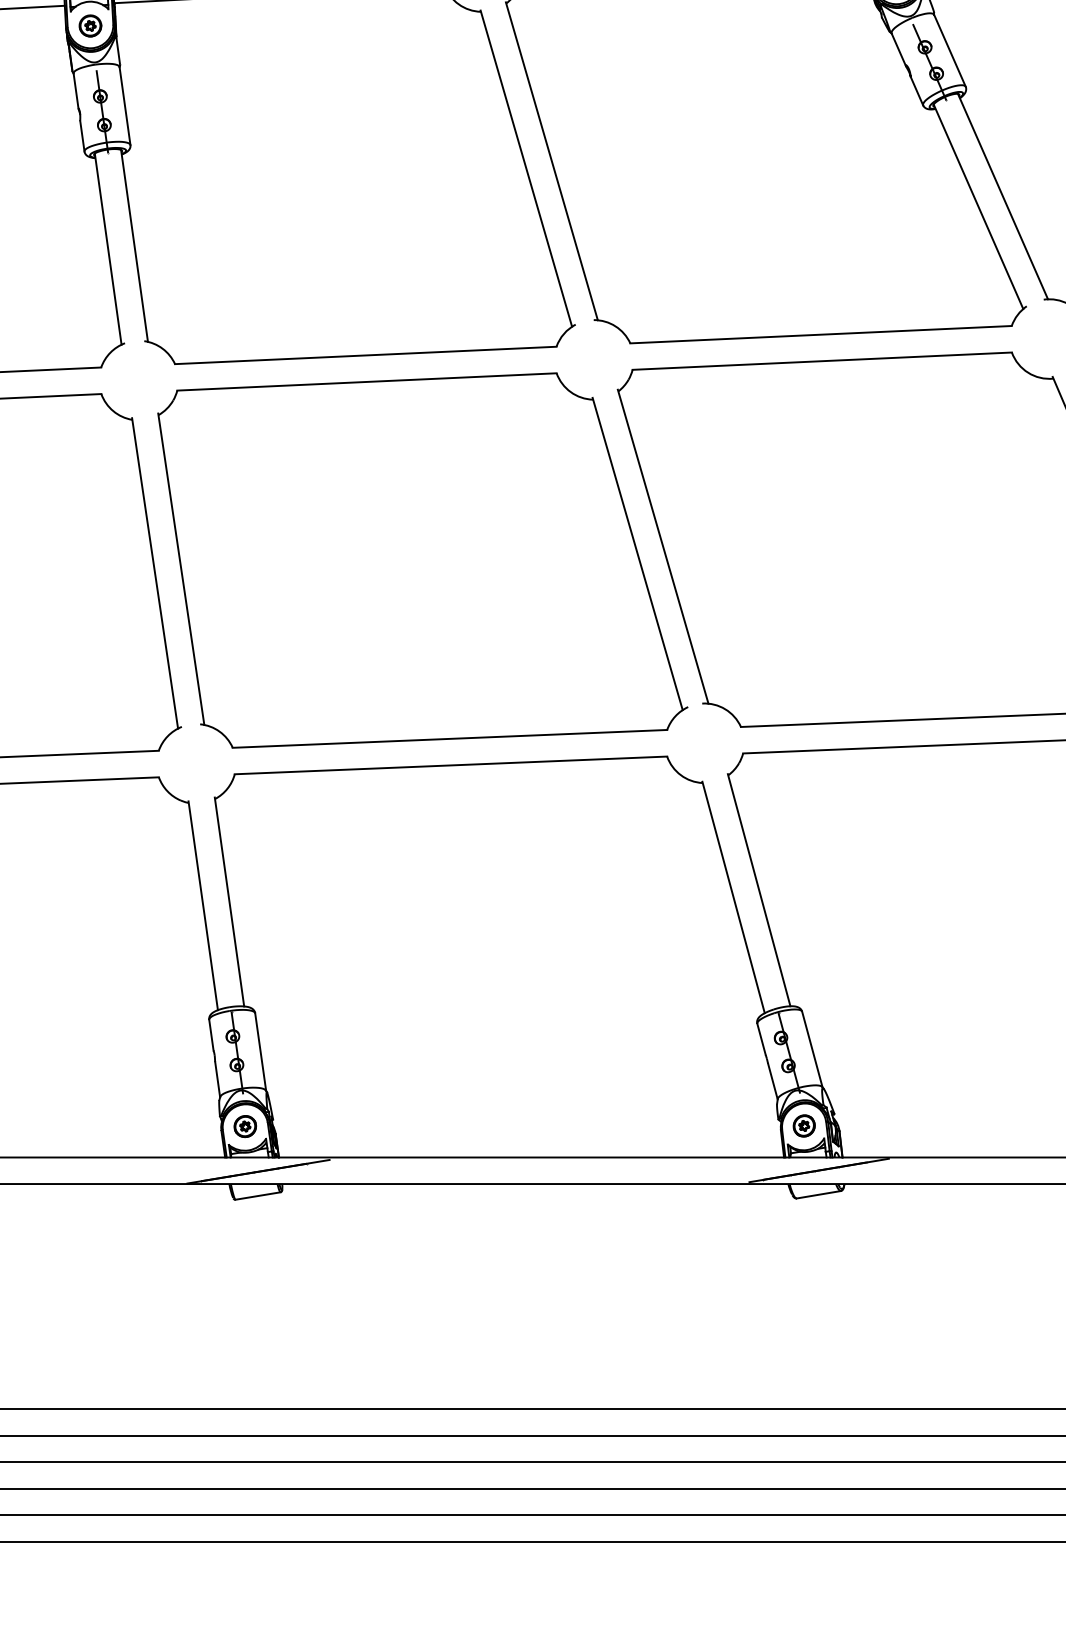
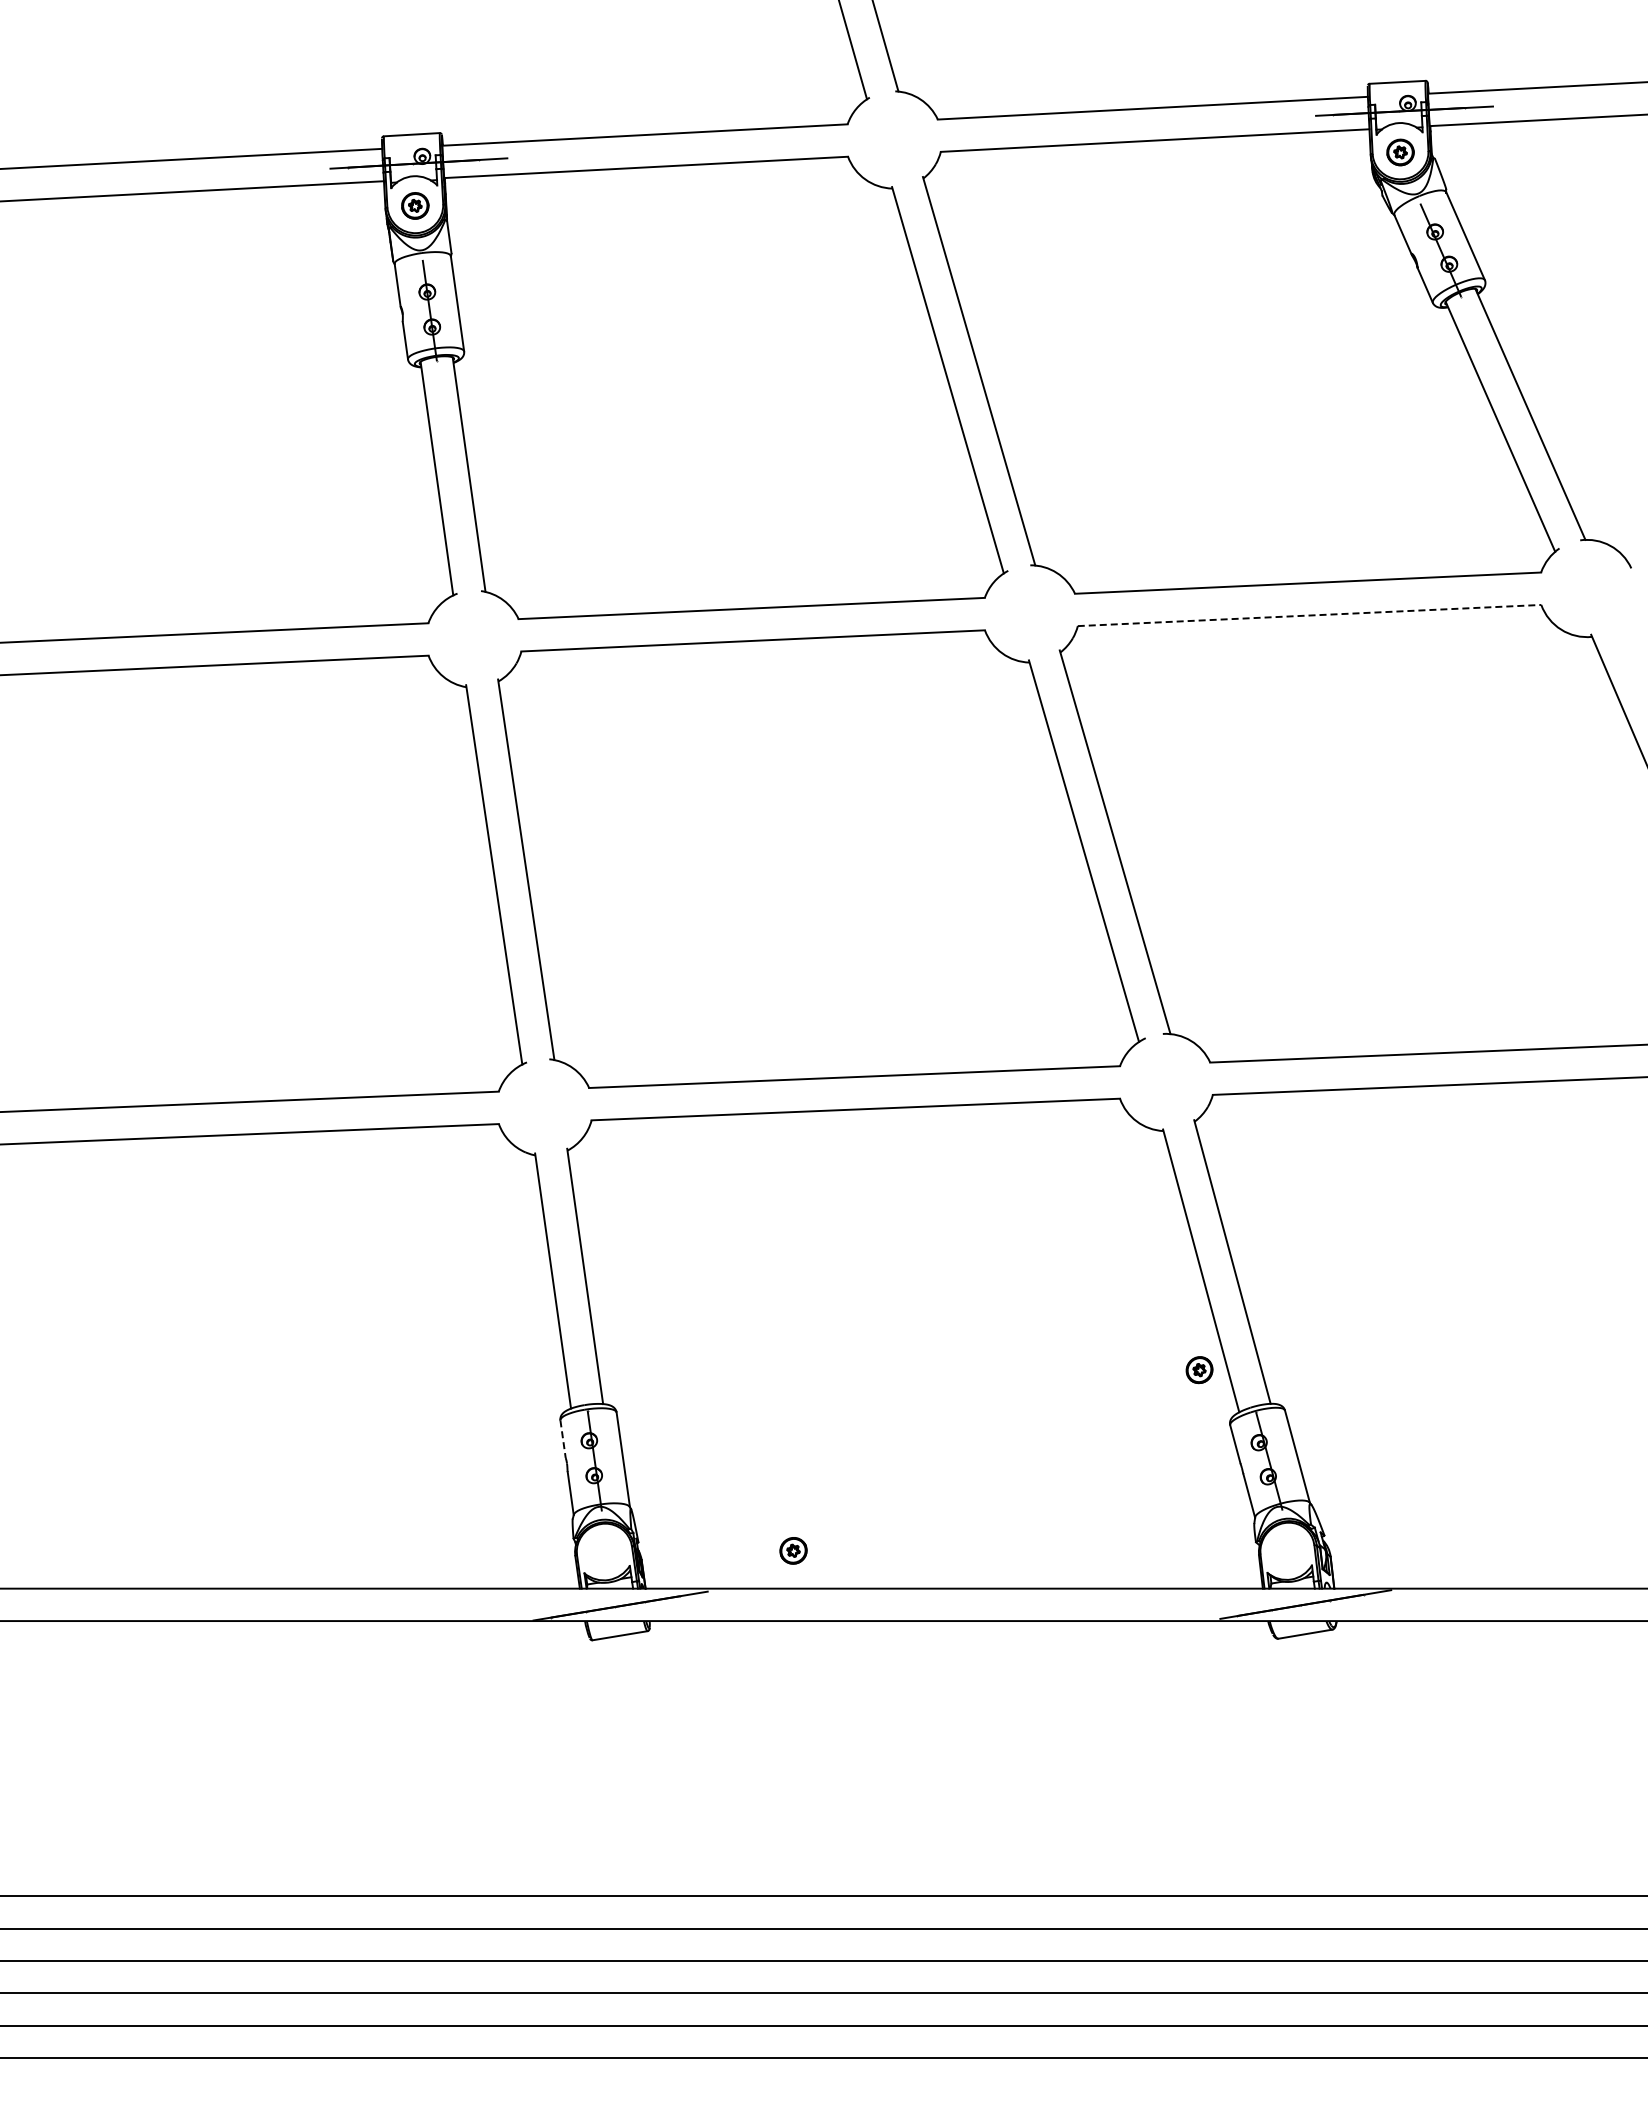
line: (823, 361) -> (1310, 615), solid -> dashed
line: (211, 1035) -> (563, 1439), solid -> dashed
part: (245, 1126) -> (793, 1550), moved
part: (804, 1126) -> (1199, 1370), moved

